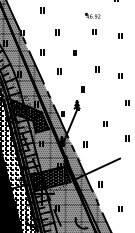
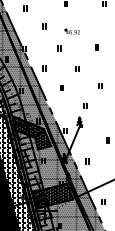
part: (92, 15) -> (71, 31), moved

